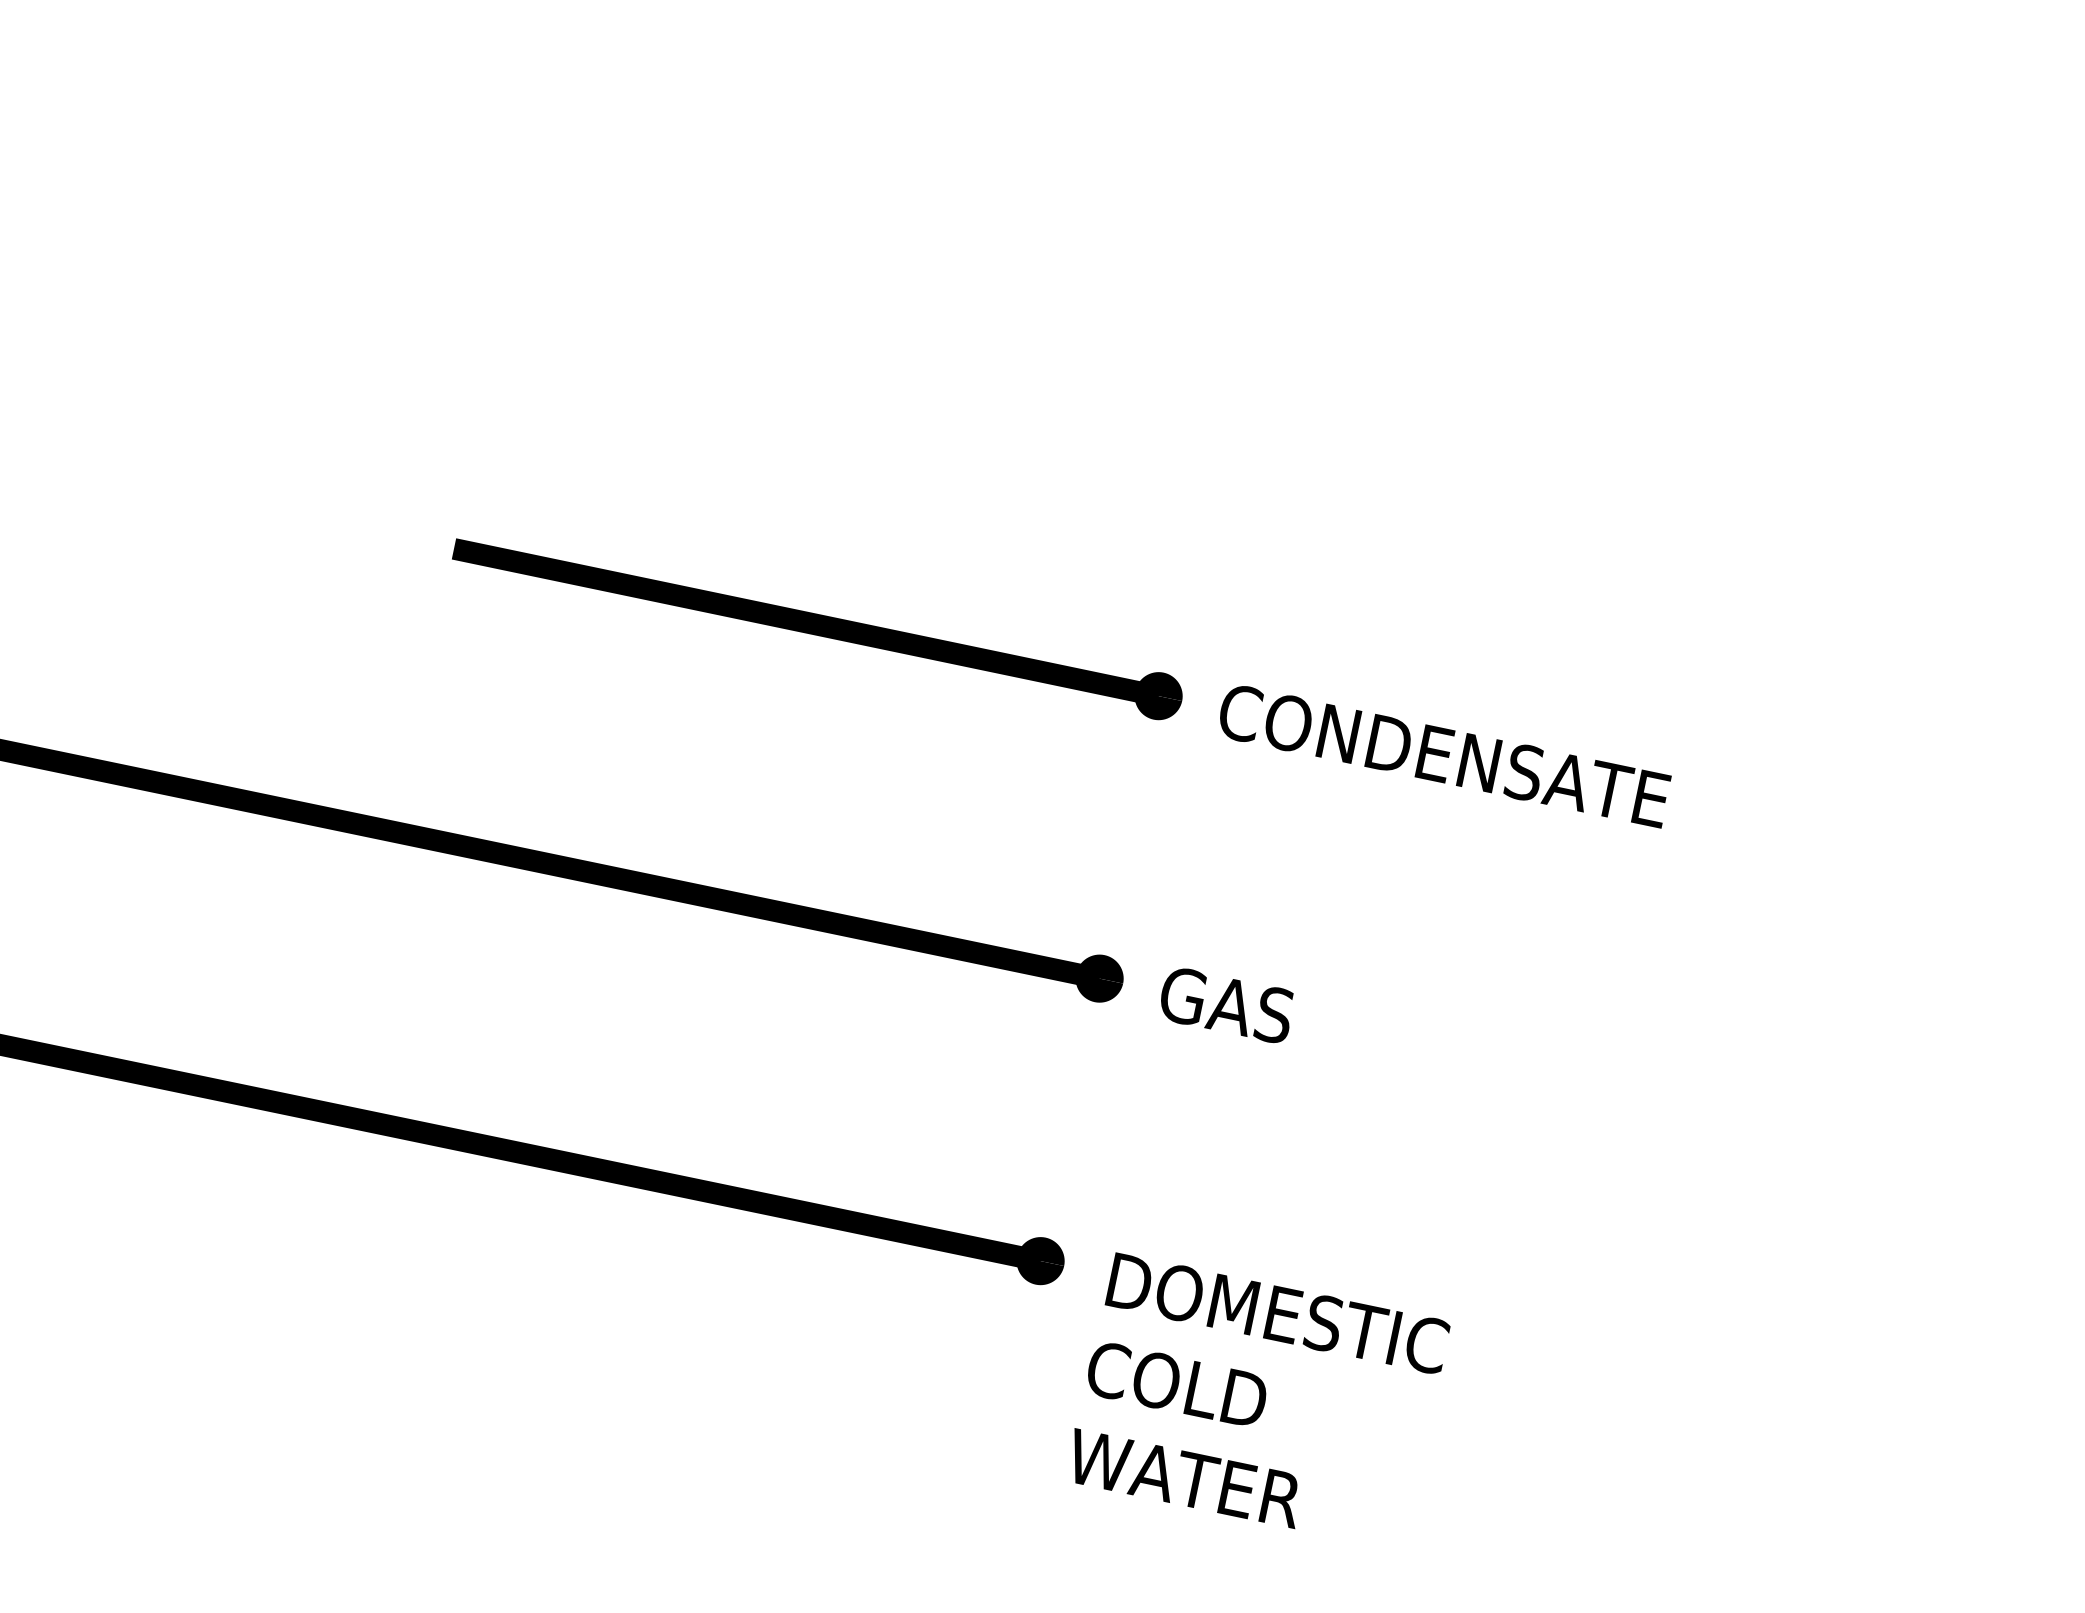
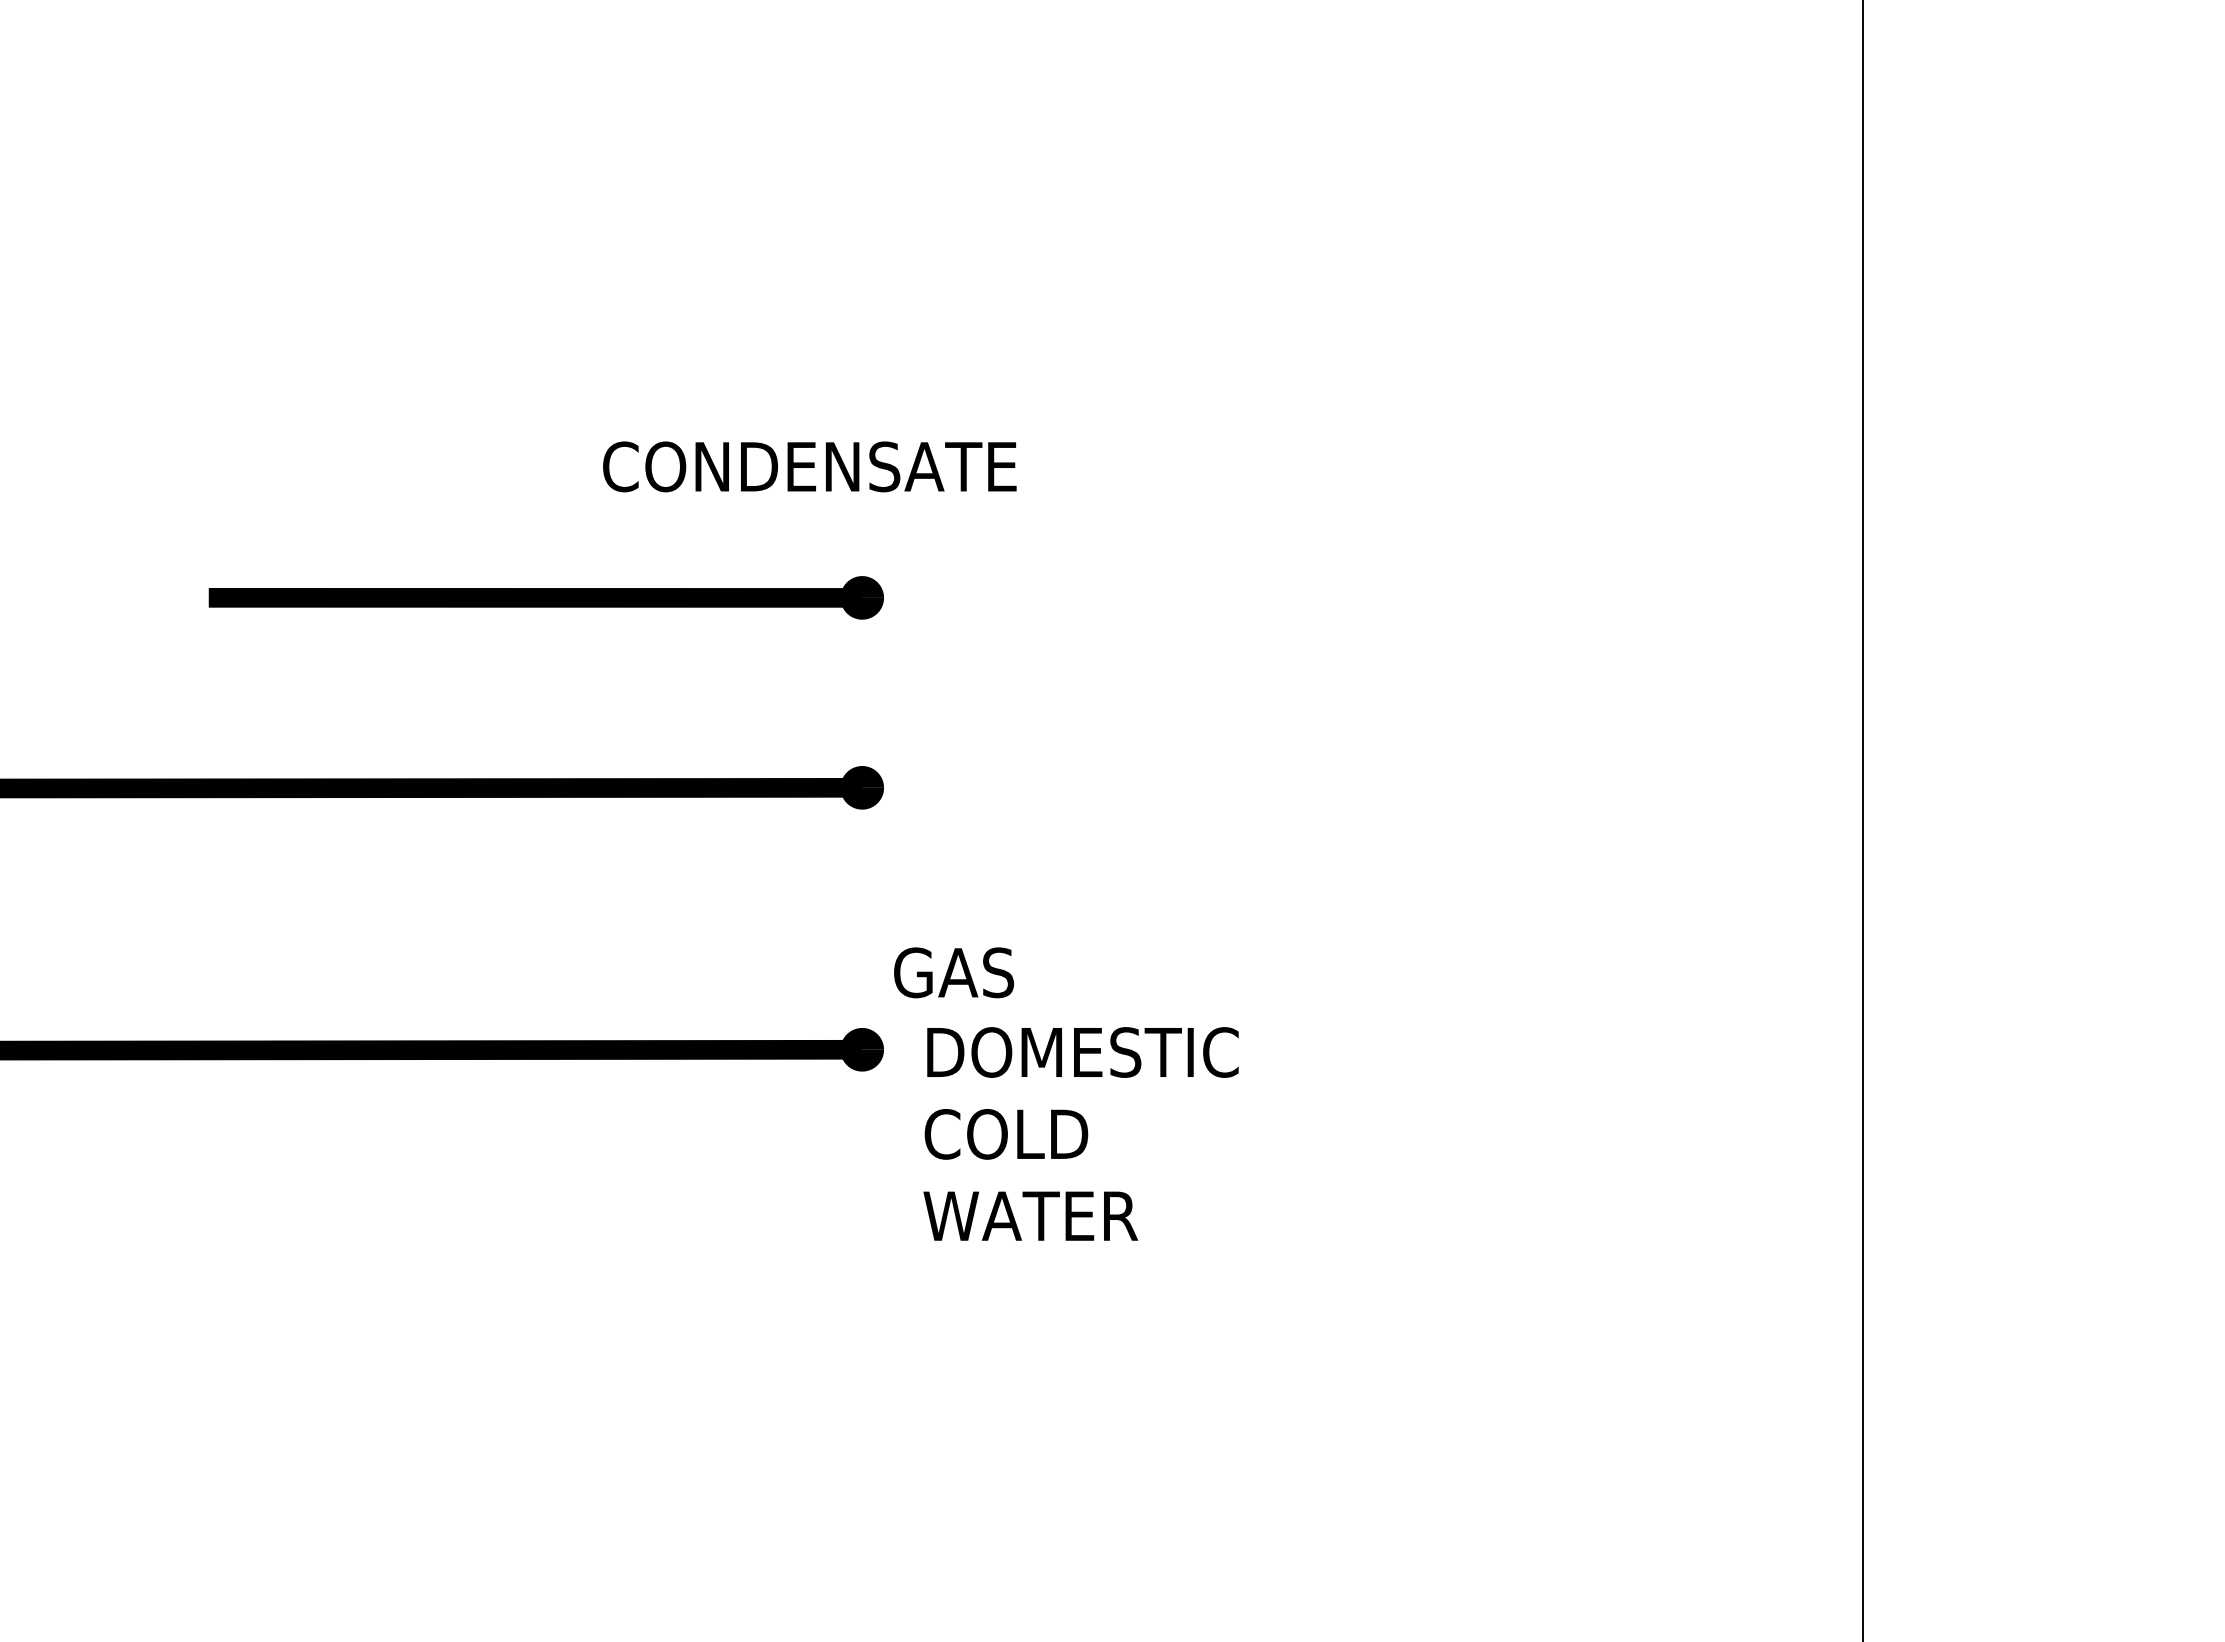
part: (817, 624) -> (545, 597), moved
text: (1443, 755) -> (809, 466), moved
text: (1226, 1004) -> (953, 972), moved

